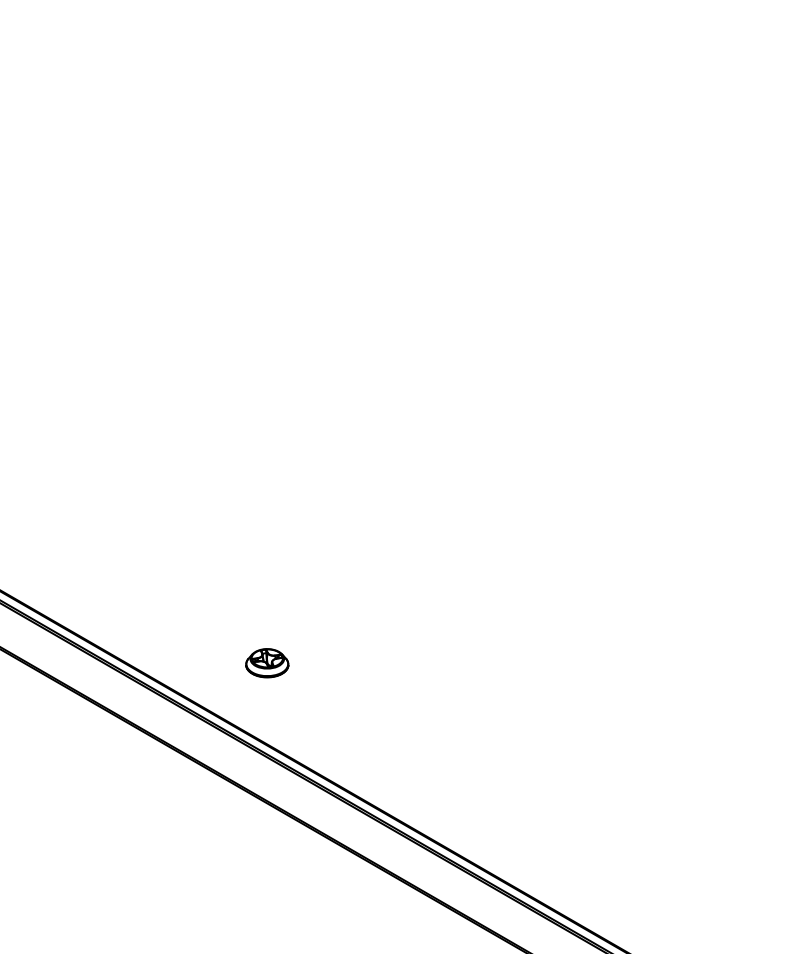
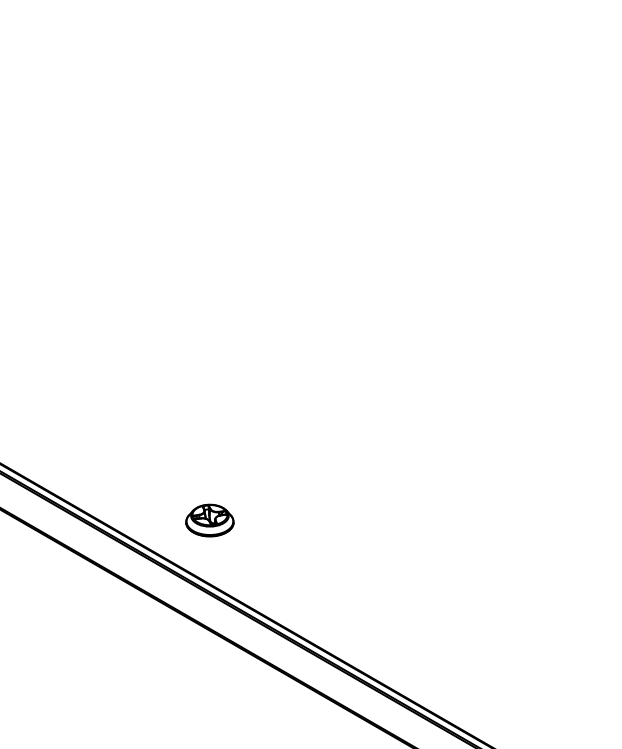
part: (267, 663) -> (210, 520), size x1.43

